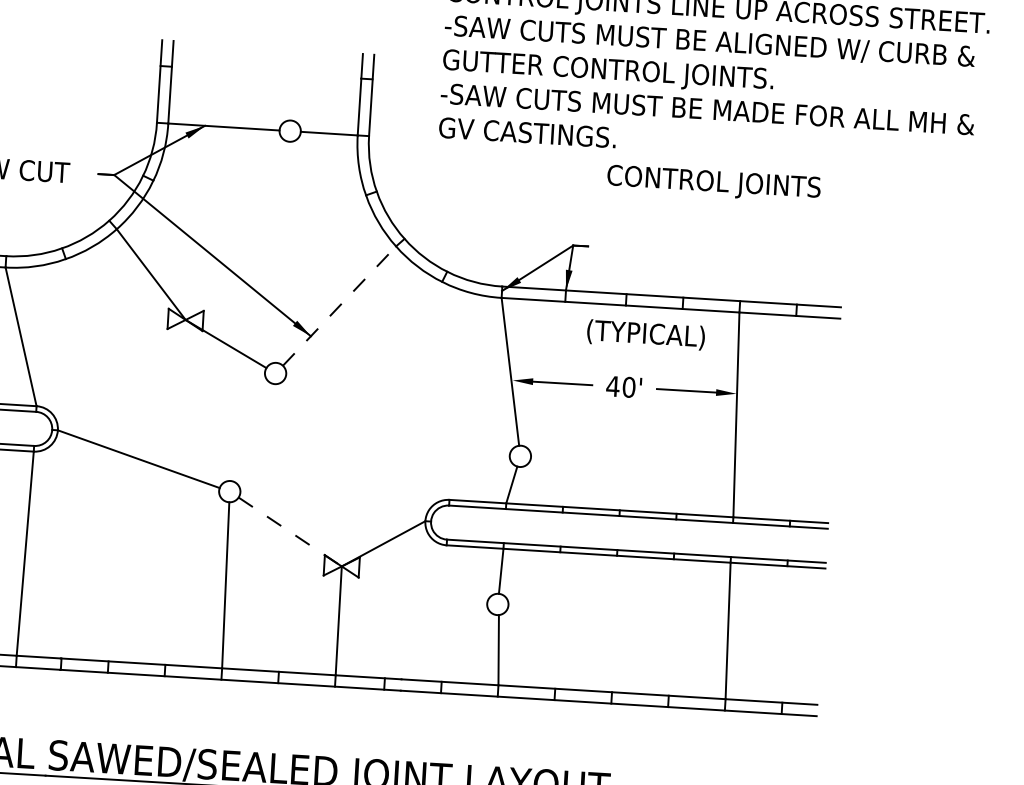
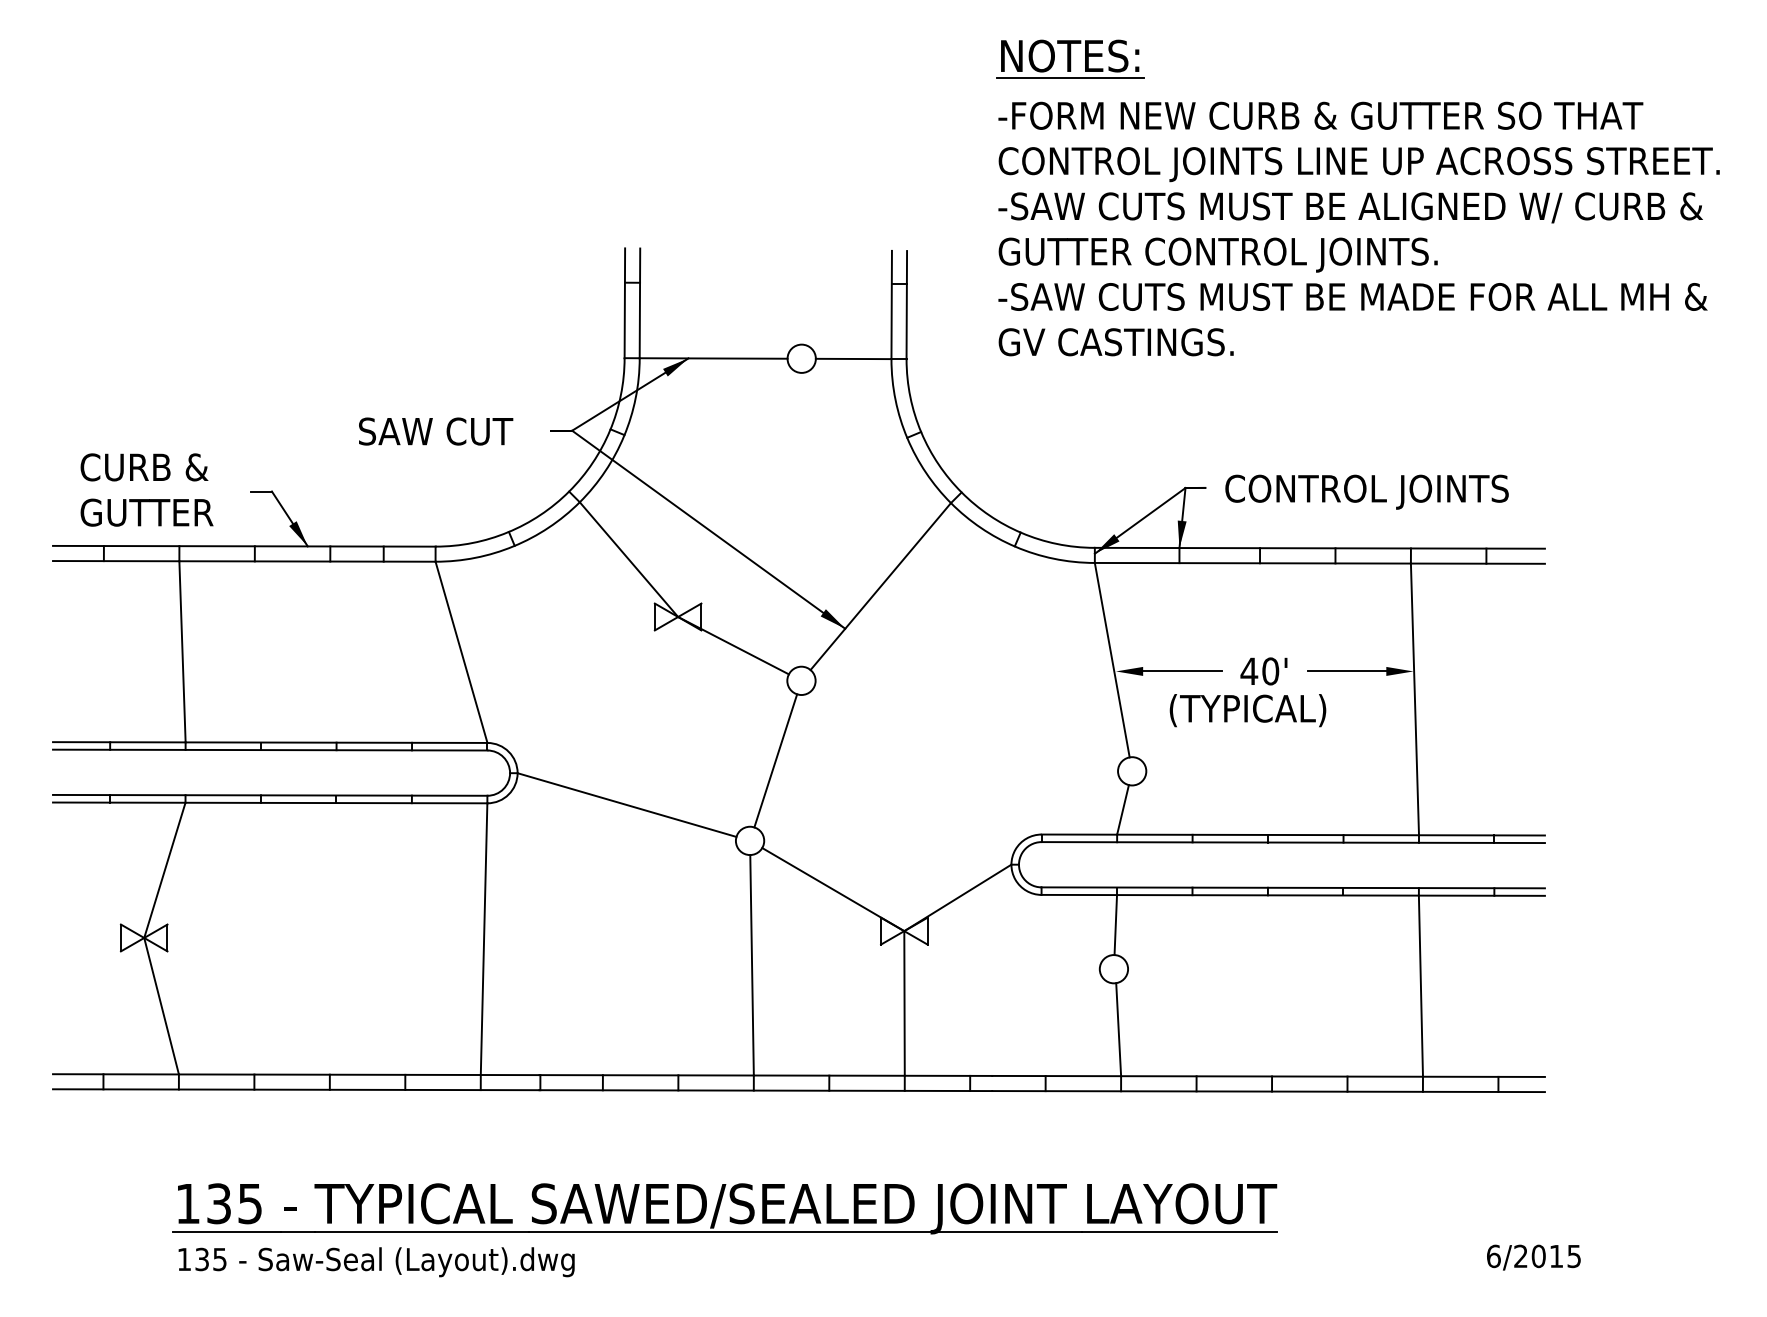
text: (713, 183) -> (1366, 491), moved
line: (340, 306) -> (881, 586), dashed -> solid
text: (645, 334) -> (1247, 710), moved
line: (252, 432) -> (775, 760), added
line: (290, 531) -> (833, 889), dashed -> solid

